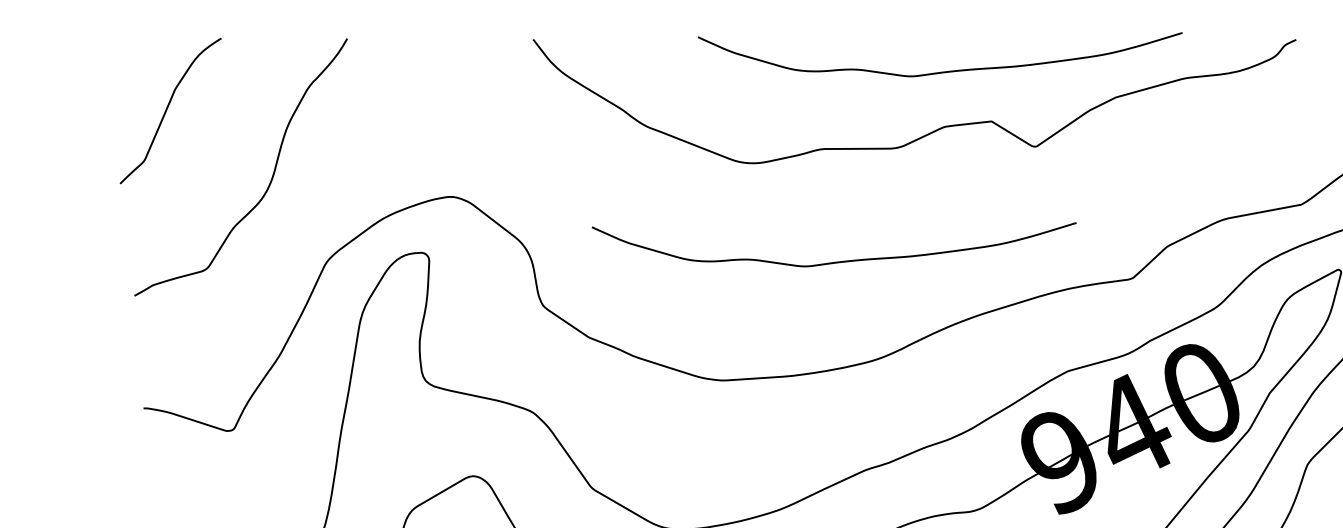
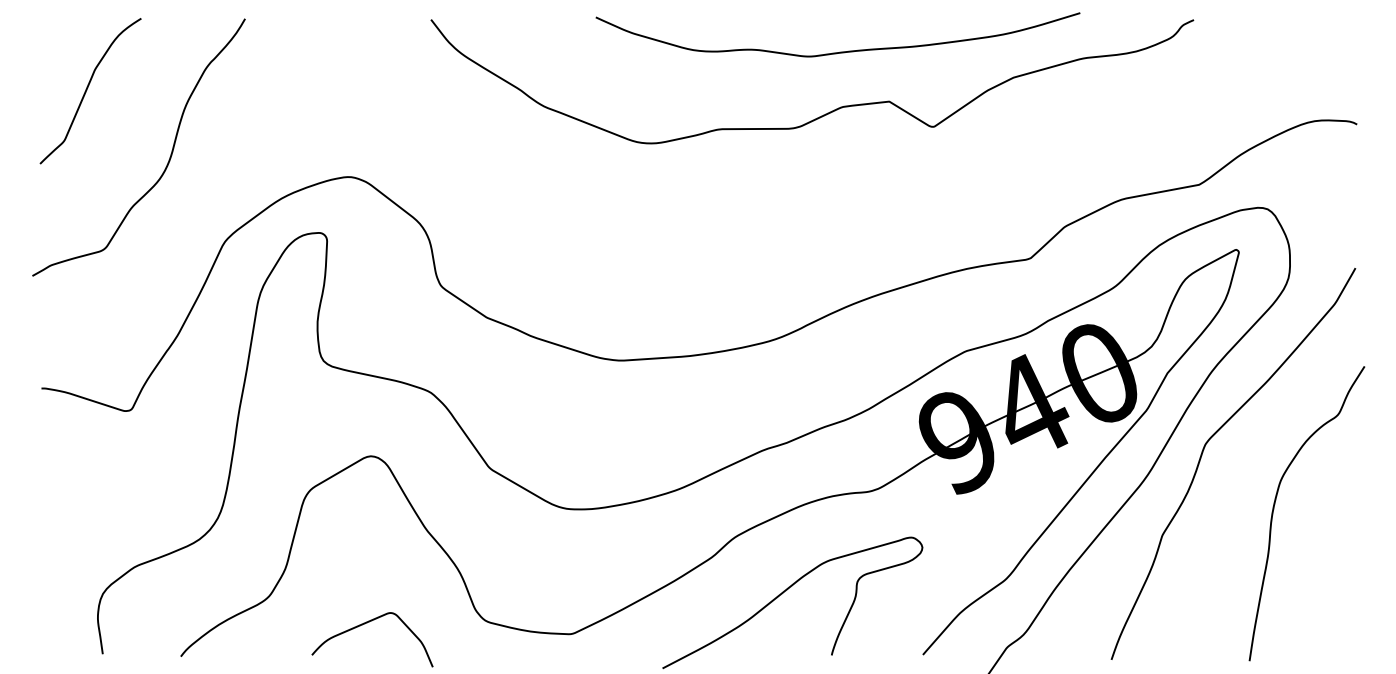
curve: (167, 110) -> (87, 90), moved
curve: (835, 261) -> (733, 241), removed

